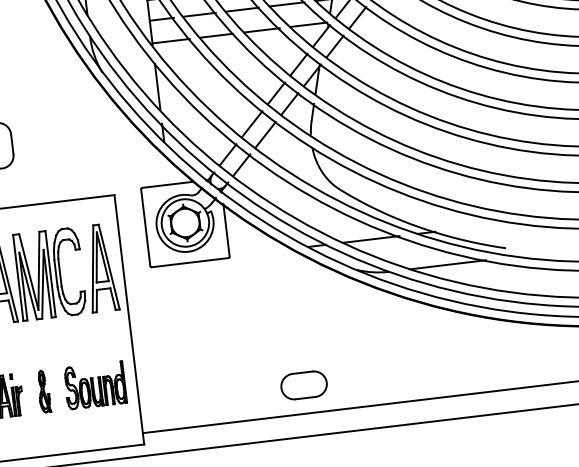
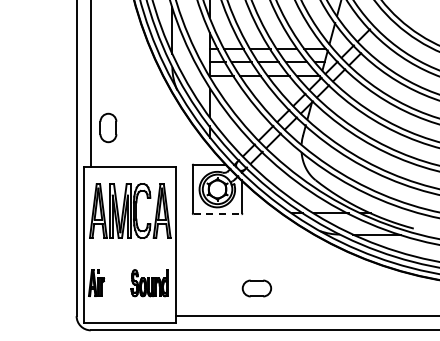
line: (191, 262) -> (218, 214), solid -> dashed
part: (303, 385) -> (256, 288), moved
part: (43, 392) -> (117, 283), removed

